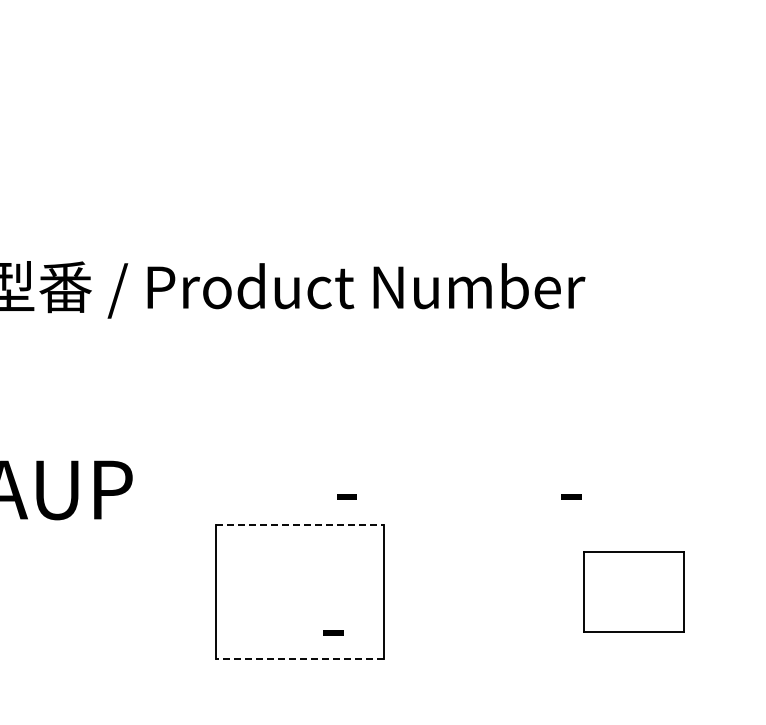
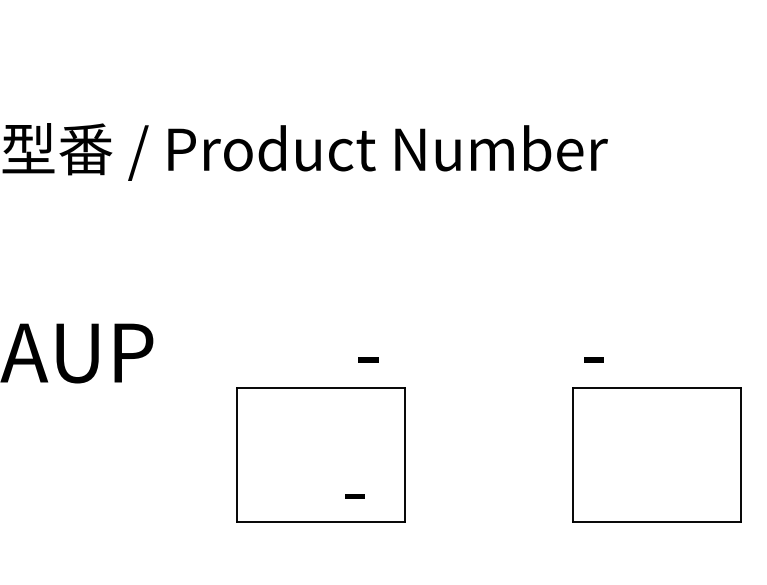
line: (299, 524) -> (320, 387), dashed -> solid
part: (634, 591) -> (657, 454), size x1.67
line: (299, 658) -> (320, 522), dashed -> solid

